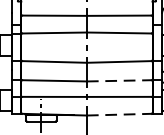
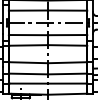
line: (119, 79) -> (67, 73), dashed -> solid
line: (119, 115) -> (67, 94), dashed -> solid

